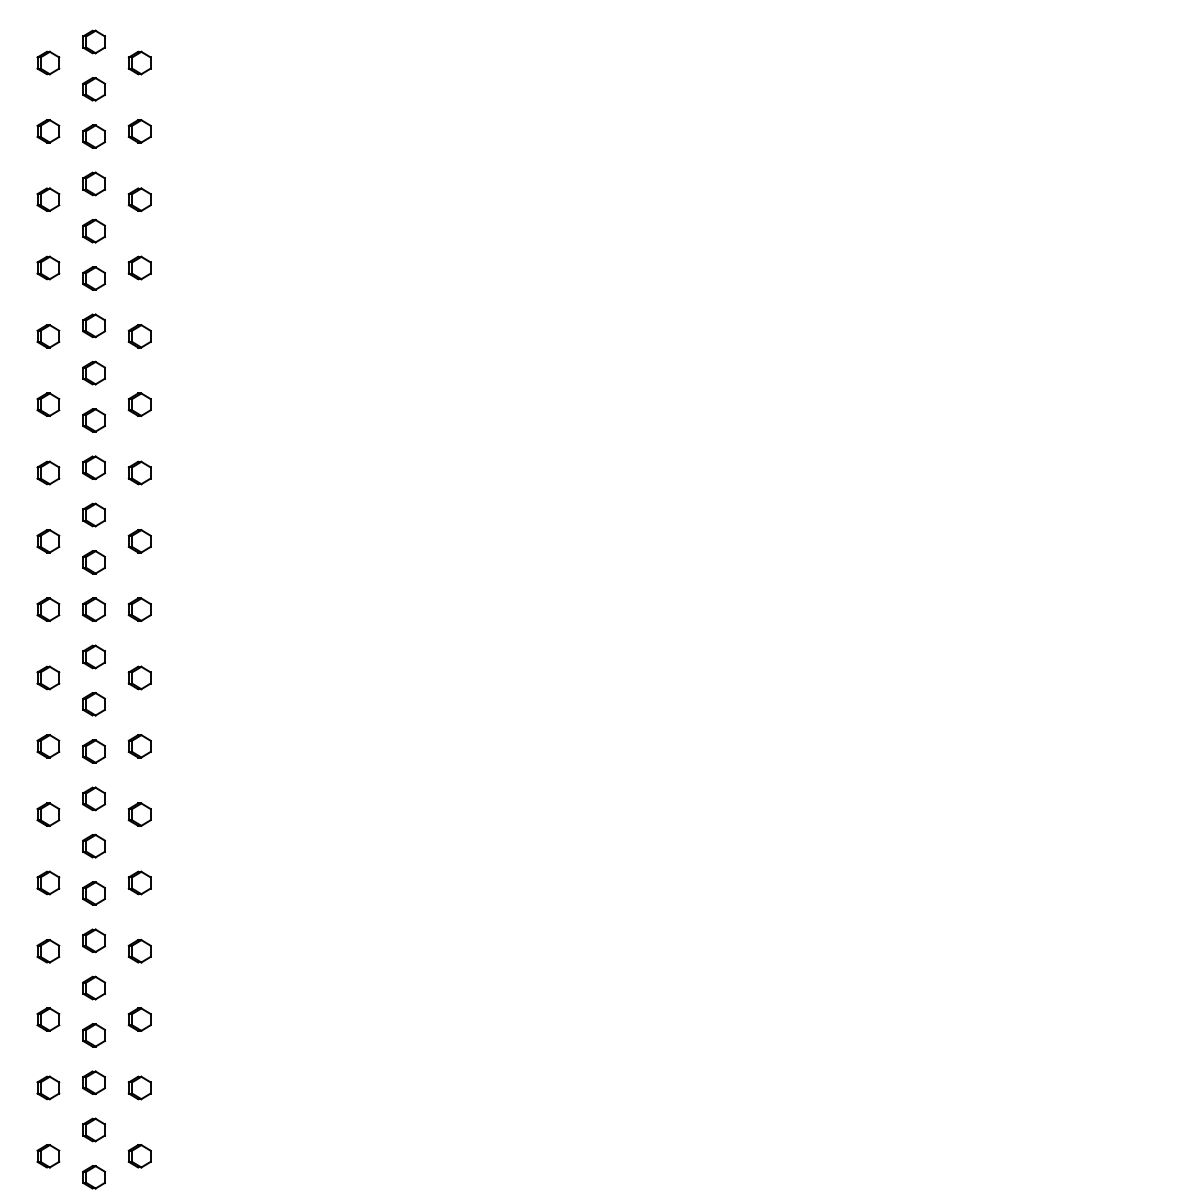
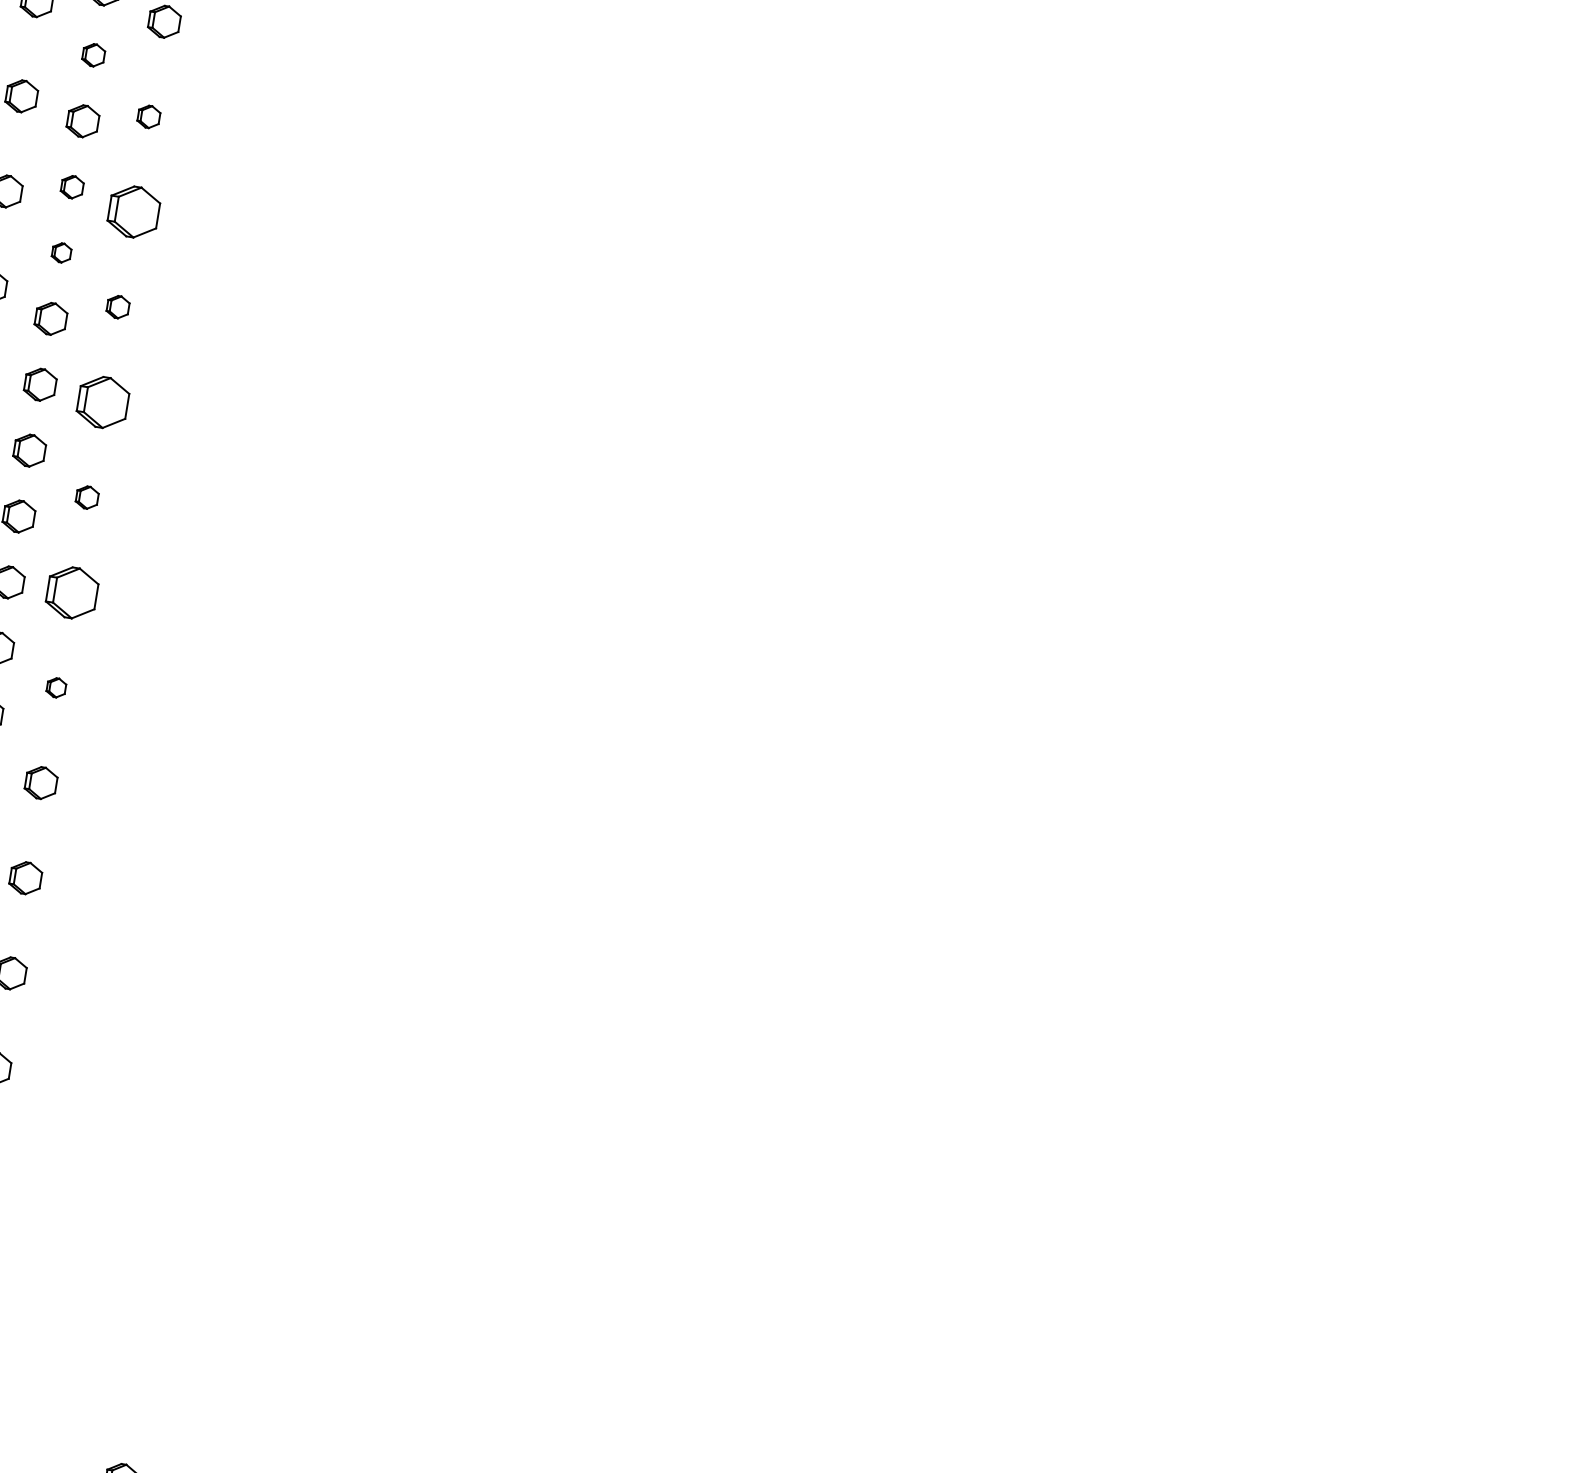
part: (93, 230) -> (93, 54), size x0.7
part: (139, 267) -> (148, 116), size x0.7
part: (93, 325) -> (71, 186), size x0.7
part: (139, 336) -> (133, 212), size x1.6
part: (93, 372) -> (61, 252), size x0.6
part: (139, 404) -> (117, 306), size x0.7
part: (139, 472) -> (102, 401), size x1.6
part: (139, 541) -> (86, 497), size x0.7
part: (139, 609) -> (71, 592), size x1.6
part: (139, 677) -> (56, 687), size x0.6

